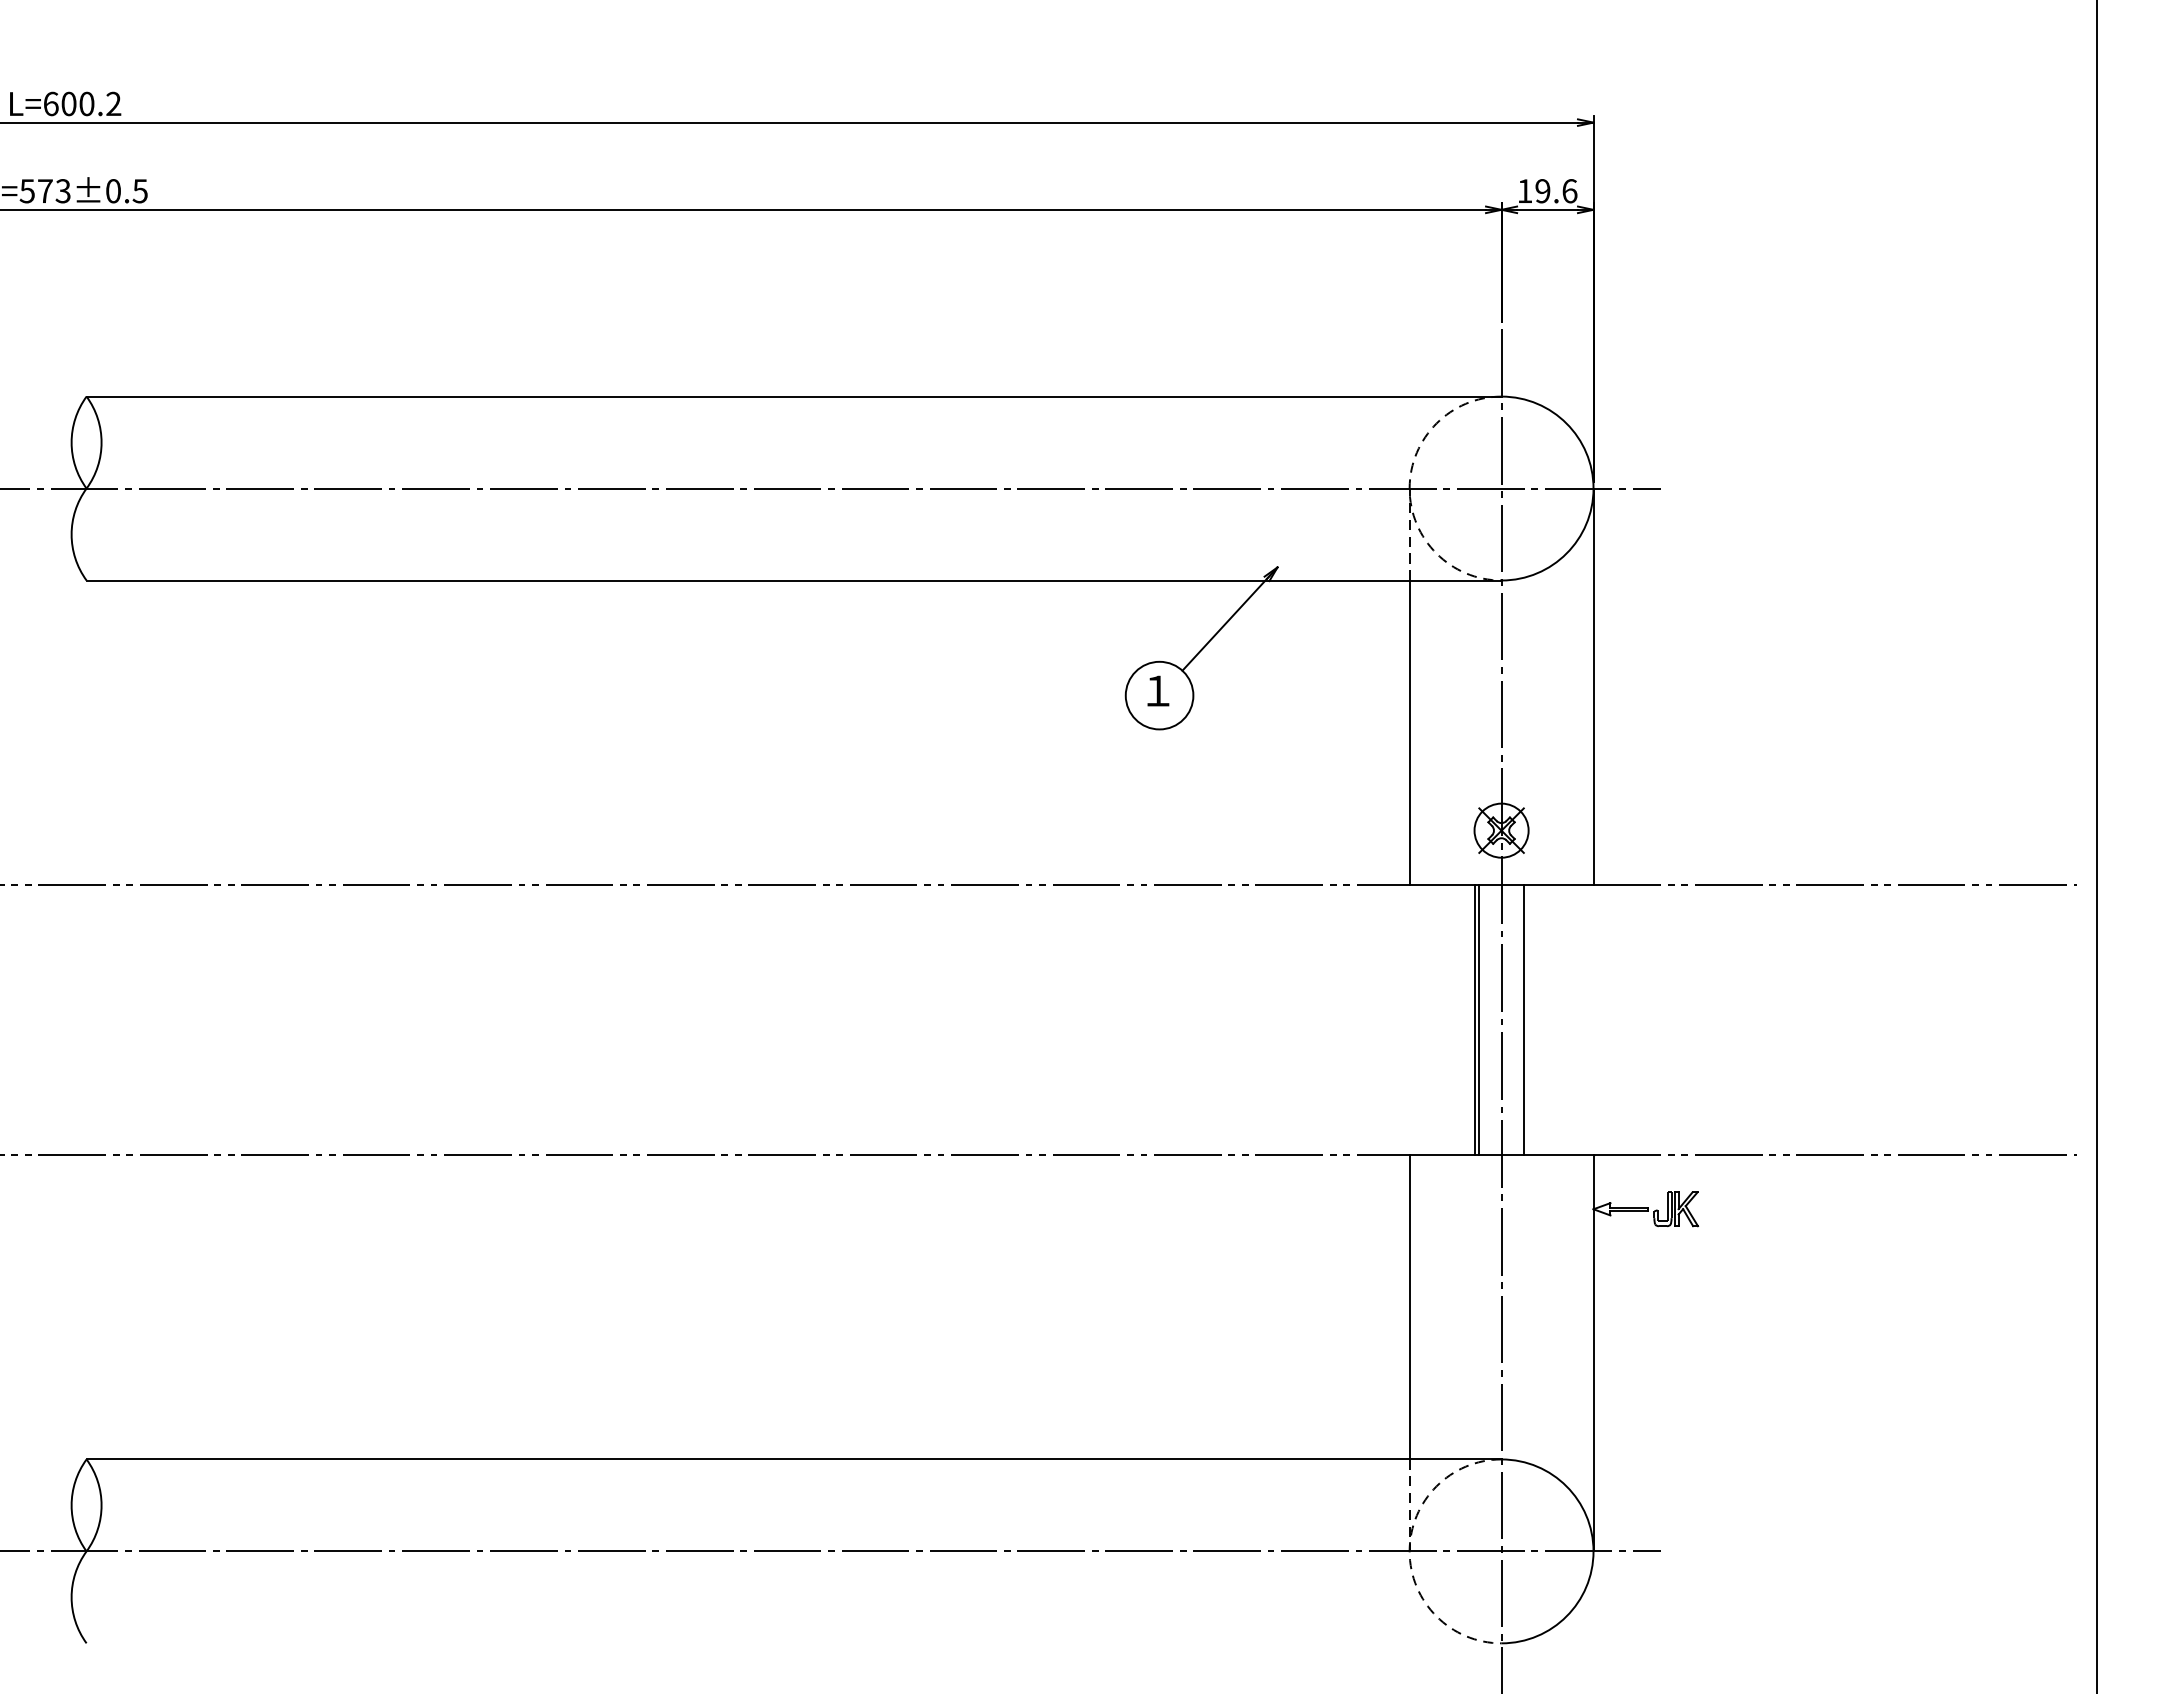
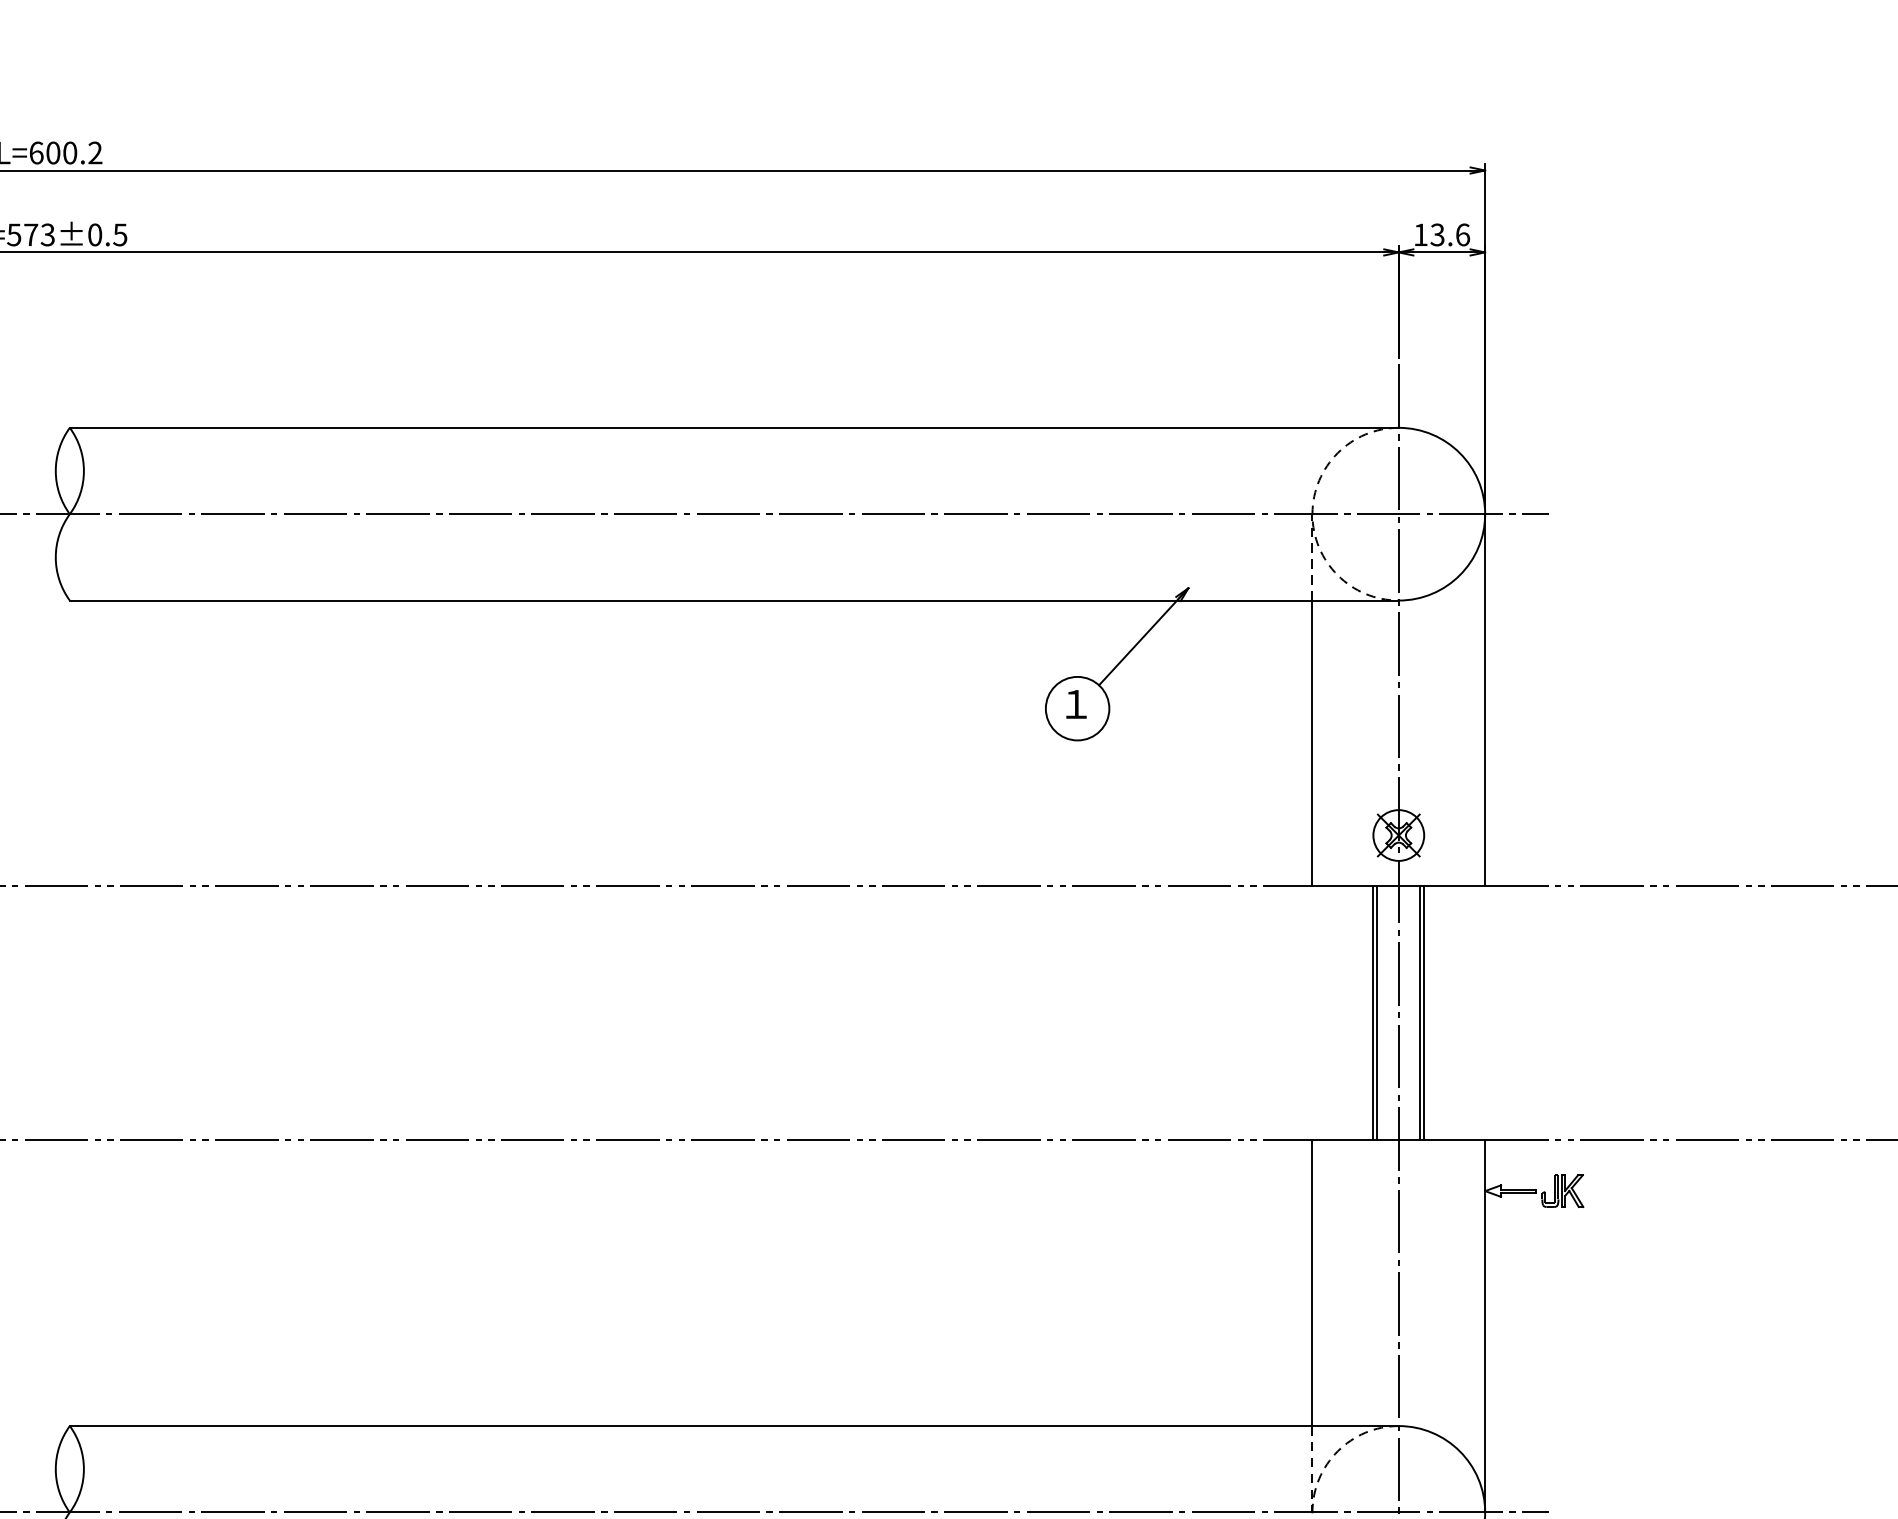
text: (1542, 191) -> (1437, 235), 19.6 -> 13.6
line: (1528, 1019) -> (1424, 1012), added

